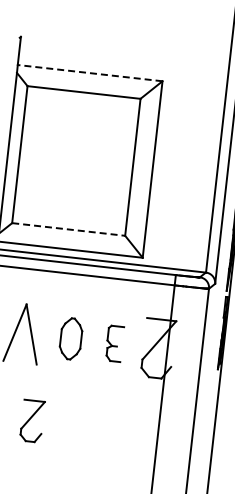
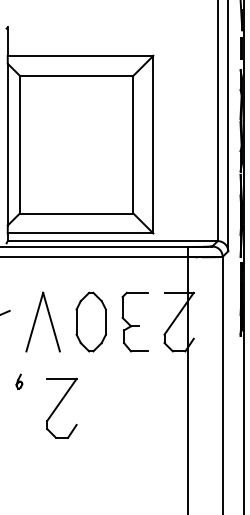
line: (90, 72) -> (80, 55), dashed -> solid
line: (68, 229) -> (76, 213), dashed -> solid
part: (70, 338) -> (90, 321), size x1.43
part: (114, 343) -> (134, 321), size x1.67
part: (32, 420) -> (61, 407), size x1.43

